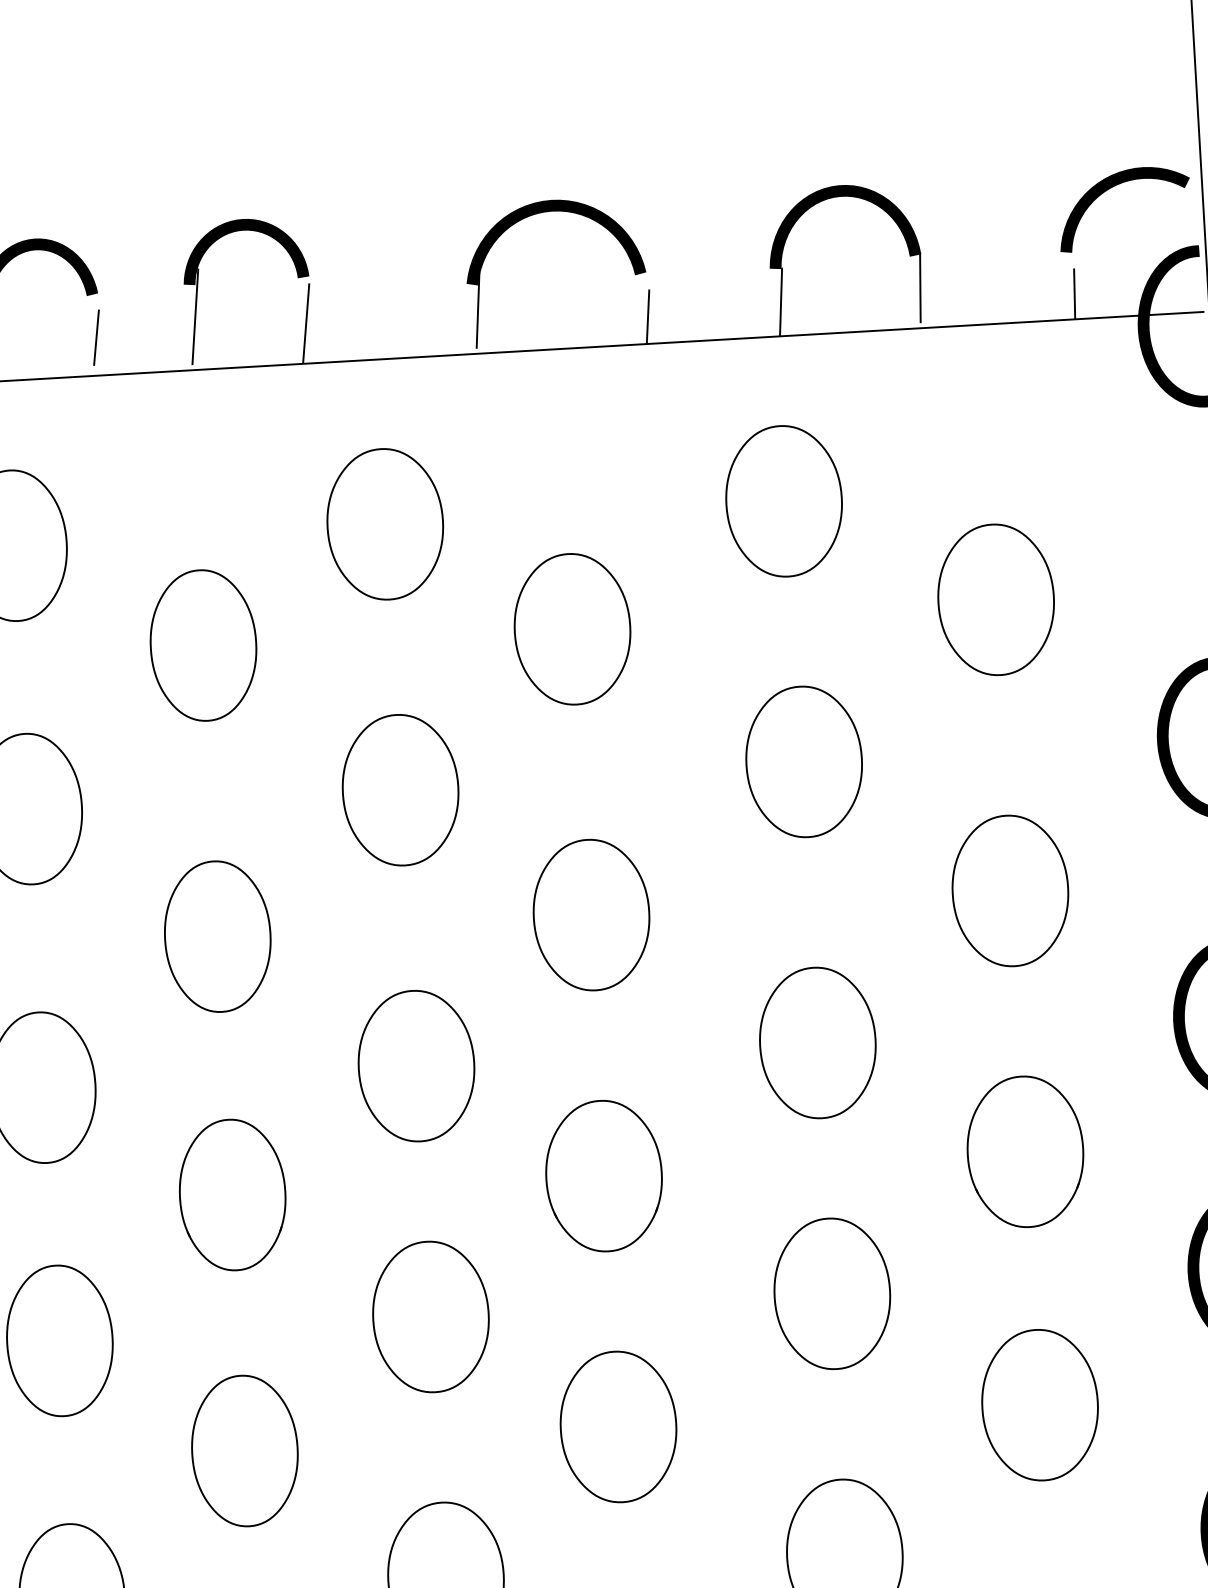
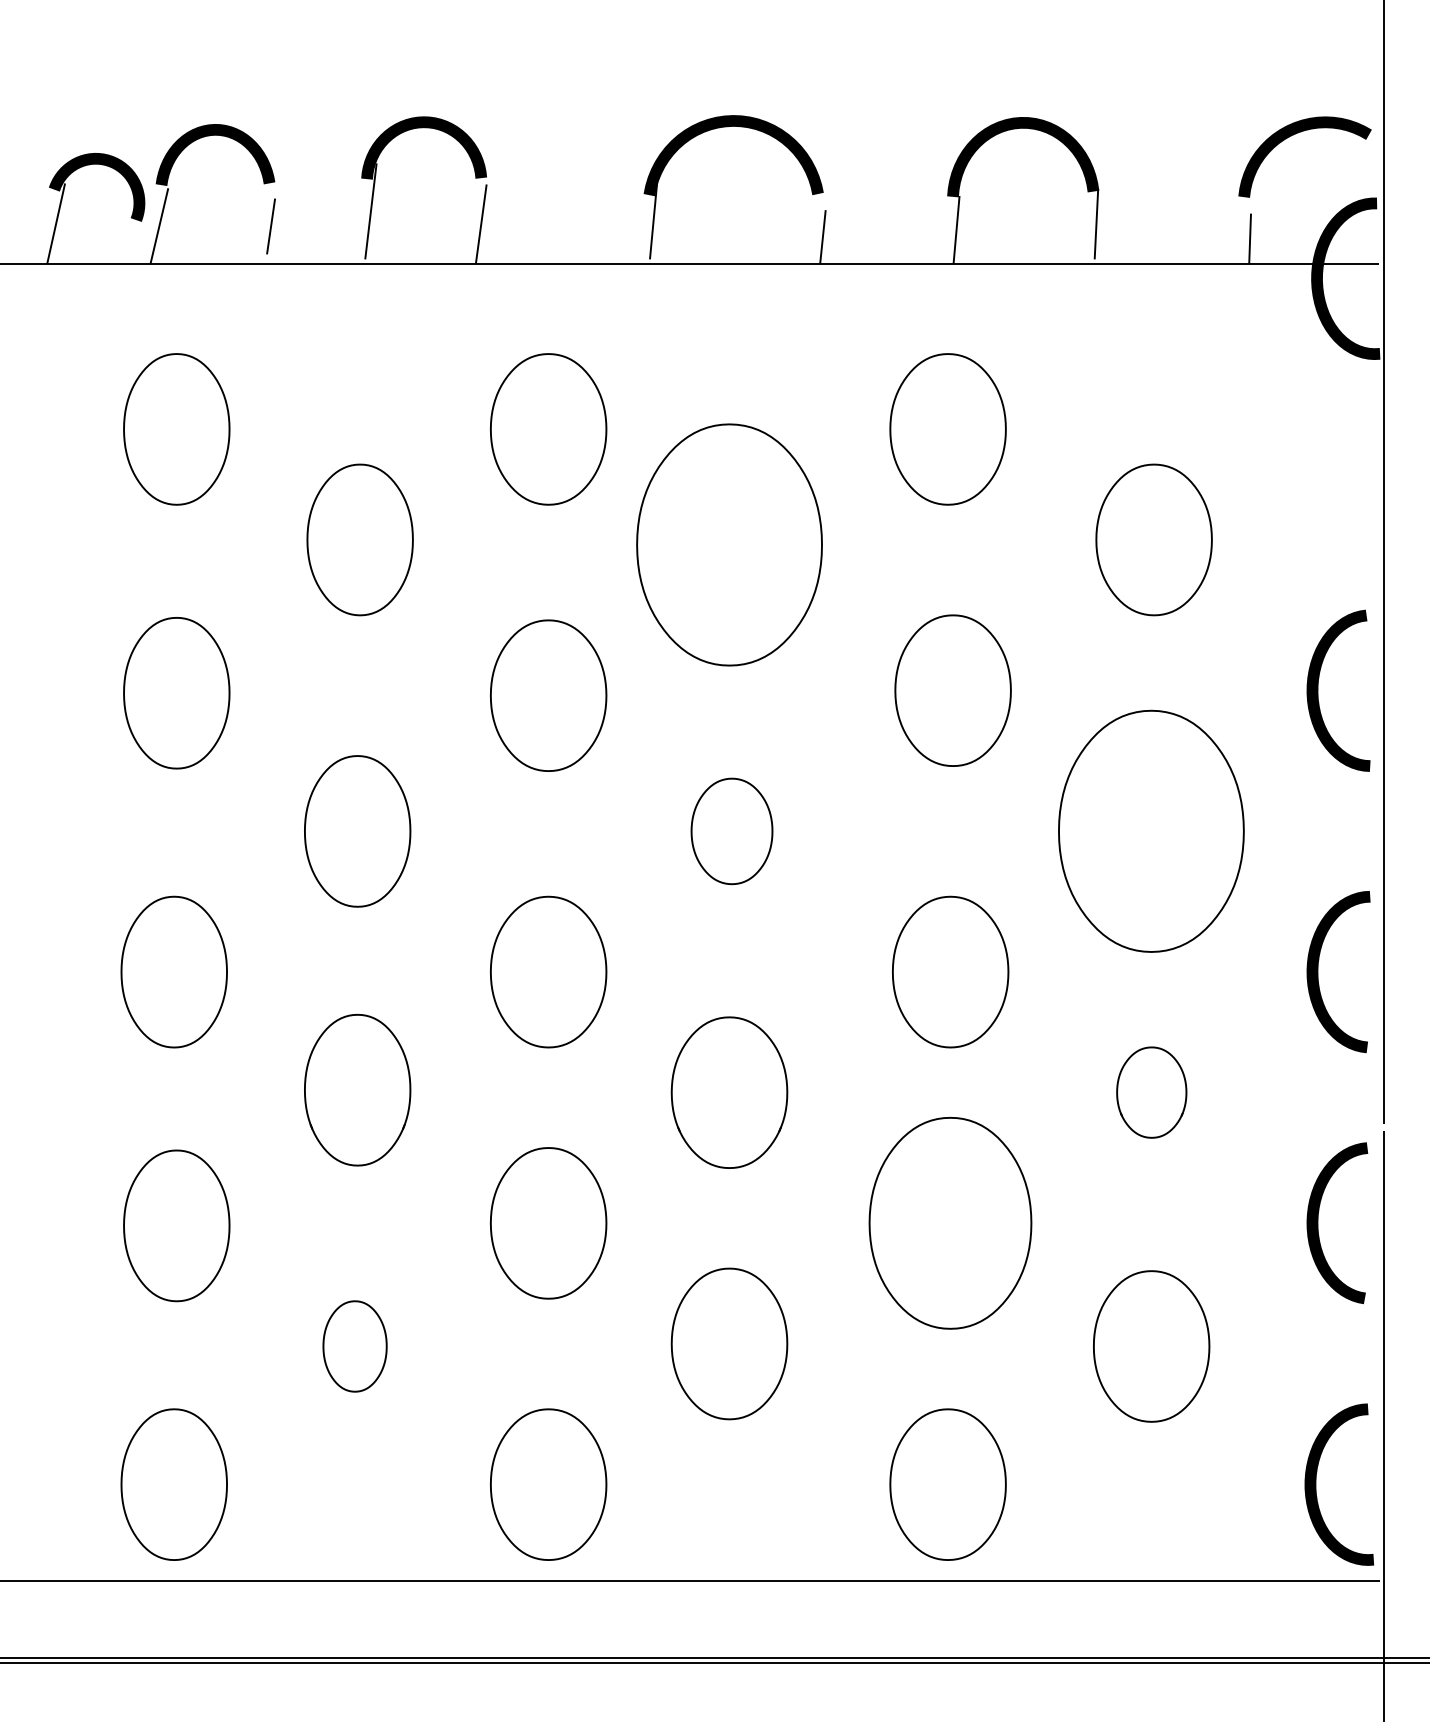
part: (572, 628) -> (729, 544), size x1.6
part: (1010, 891) -> (1151, 831), size x1.6
part: (591, 915) -> (731, 831), size x0.7
part: (1025, 1151) -> (1151, 1092), size x0.6
part: (832, 1293) -> (950, 1223), size x1.4
part: (244, 1451) -> (354, 1346), size x0.6

